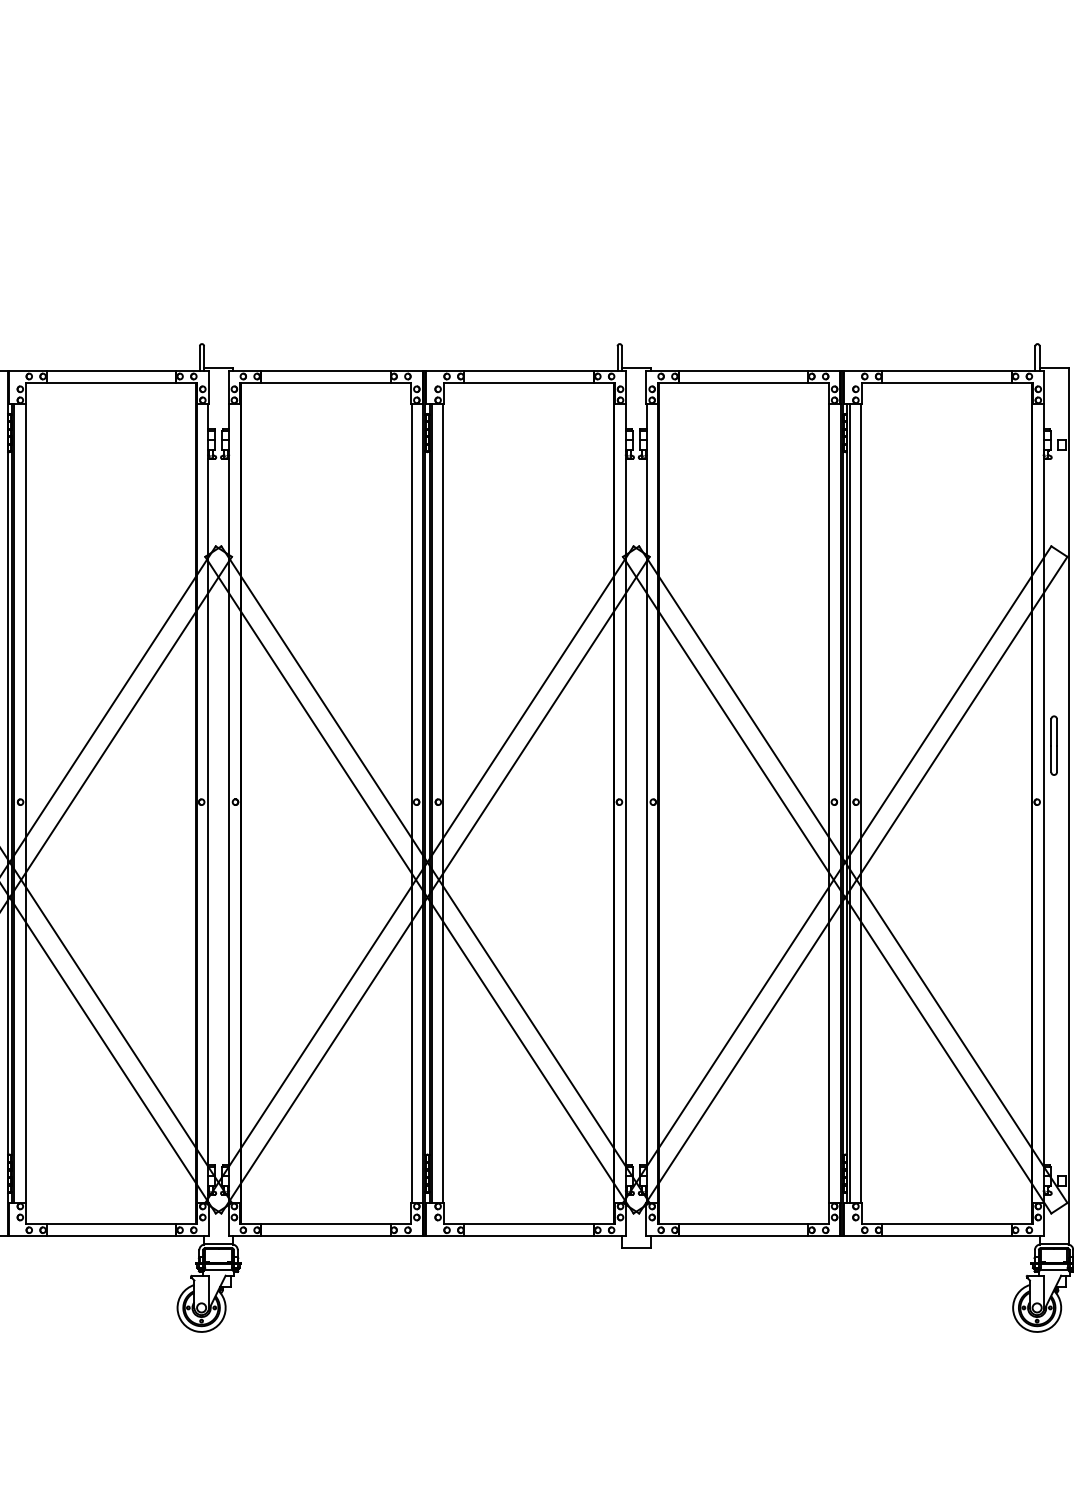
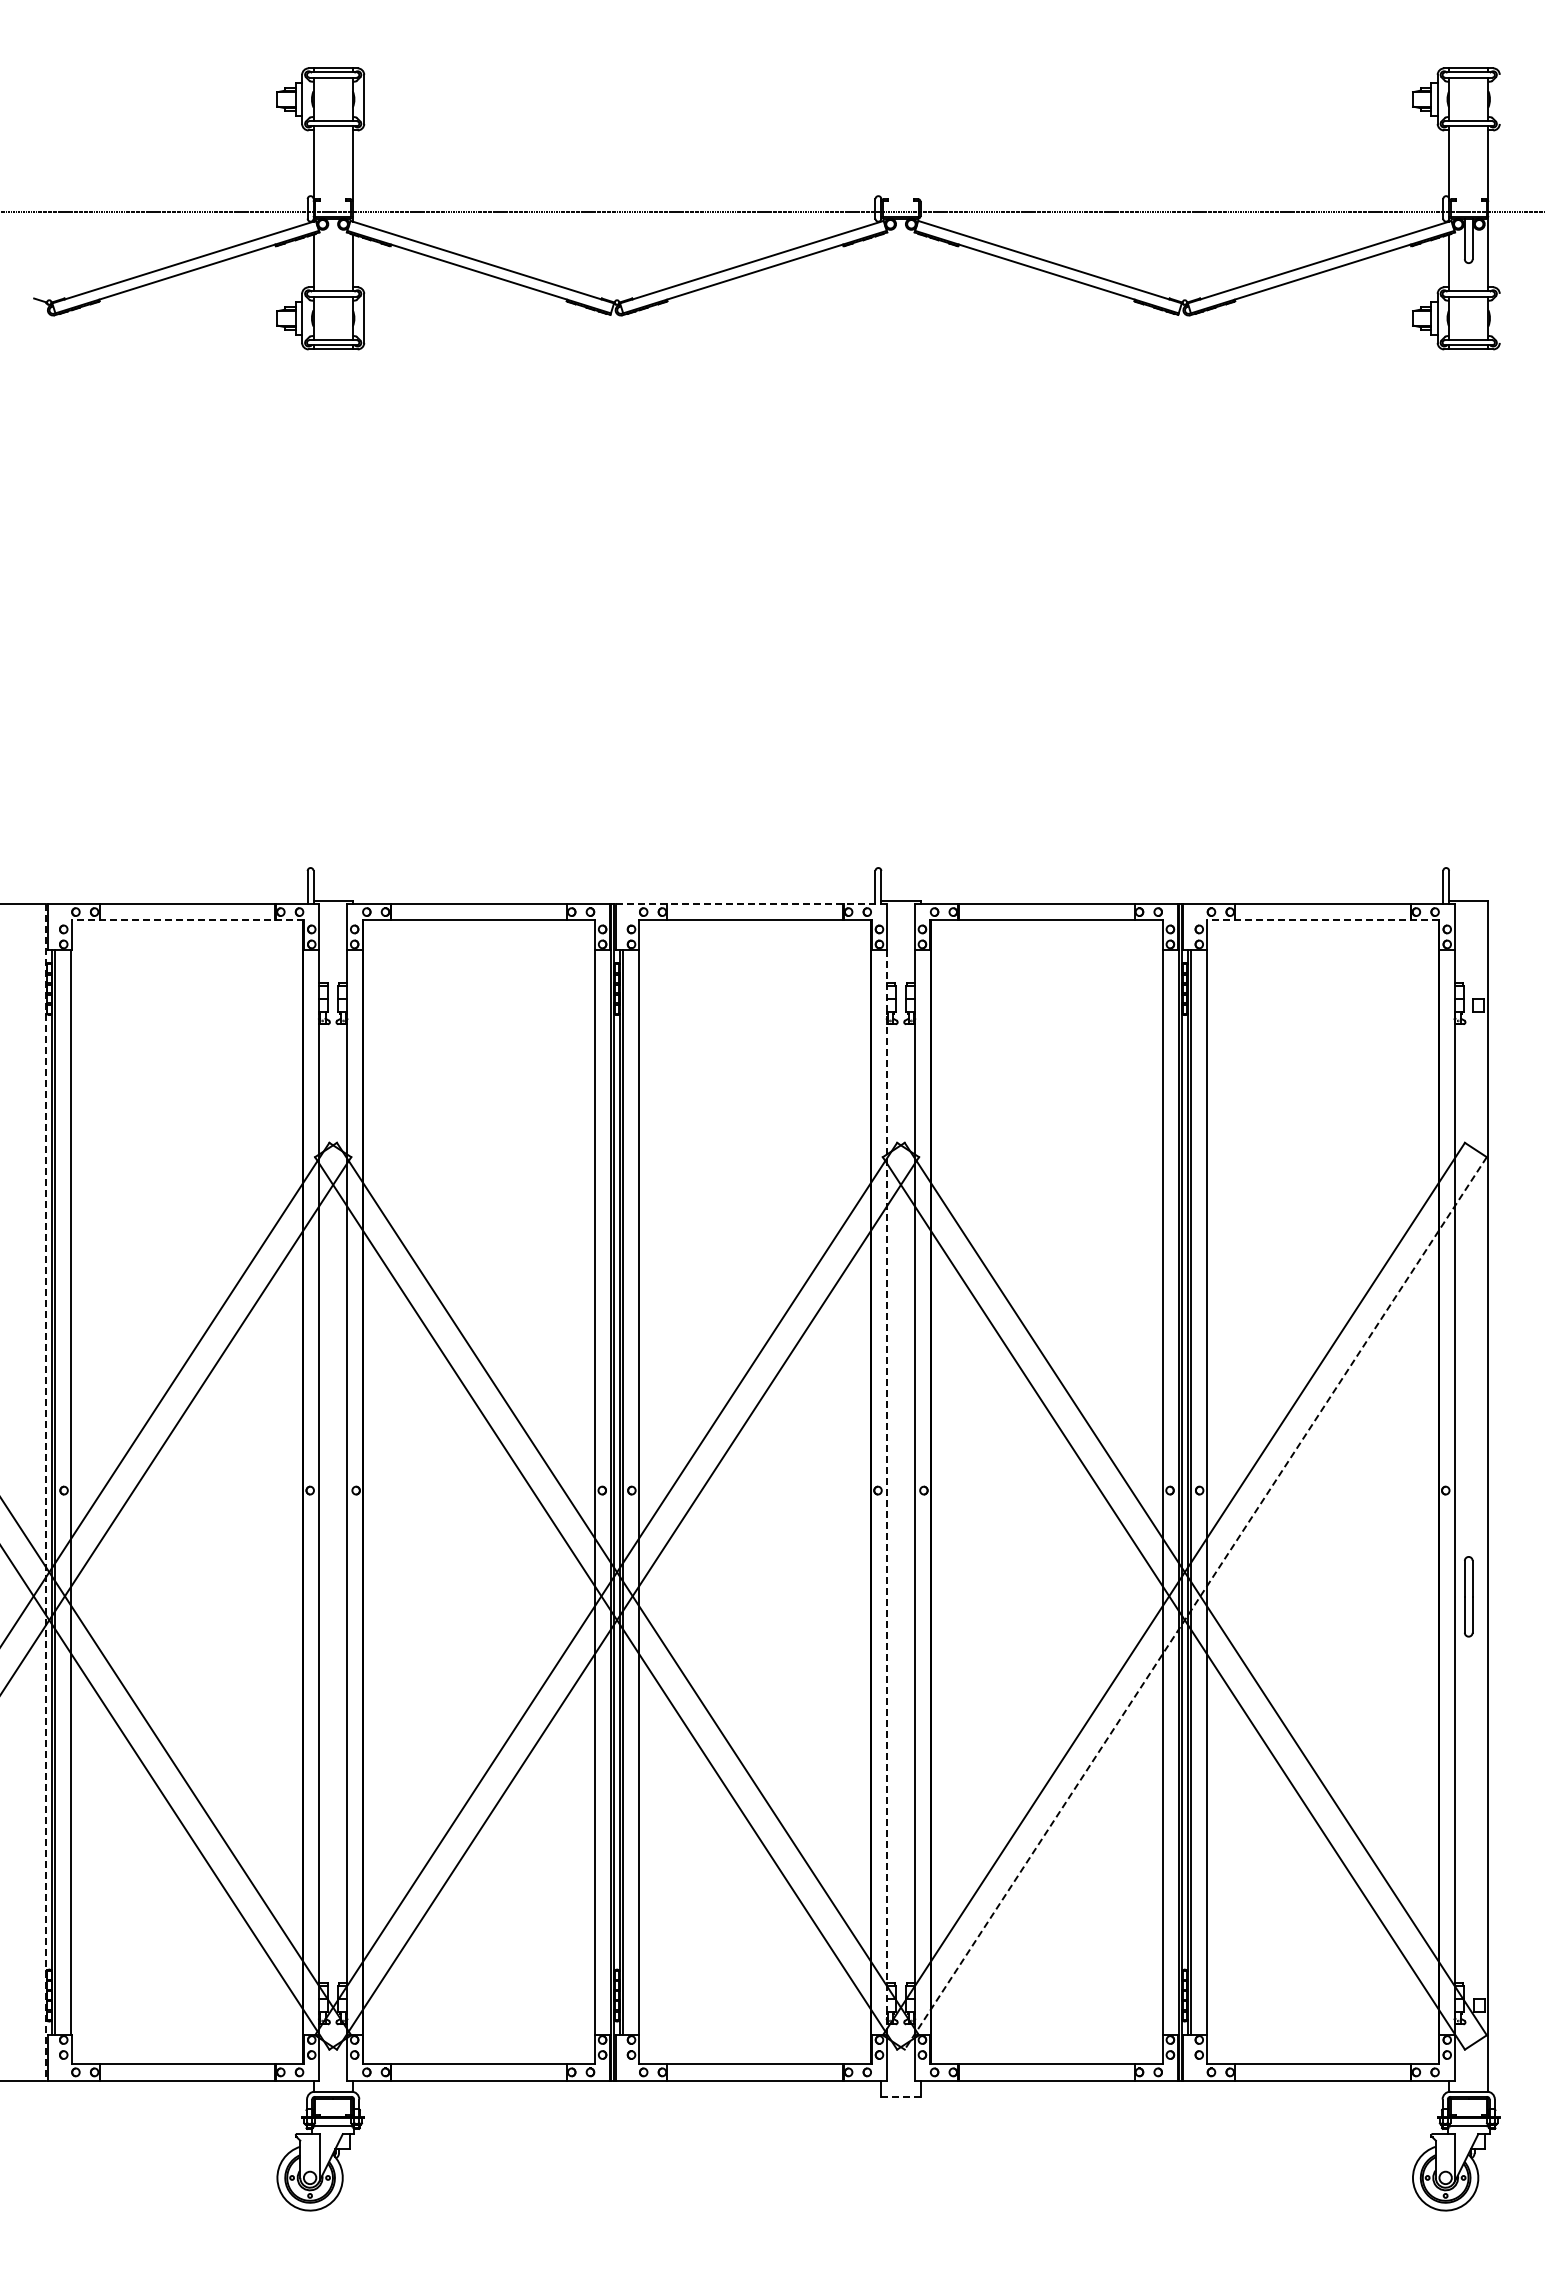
line: (526, 370) -> (751, 903), solid -> dashed
line: (111, 382) -> (187, 920), solid -> dashed
line: (946, 382) -> (1322, 920), solid -> dashed
part: (1053, 745) -> (1468, 1596), moved
line: (7, 803) -> (46, 1492), solid -> dashed
line: (625, 803) -> (886, 1492), solid -> dashed
line: (853, 885) -> (1195, 1603), solid -> dashed
line: (636, 1248) -> (900, 2096), solid -> dashed

